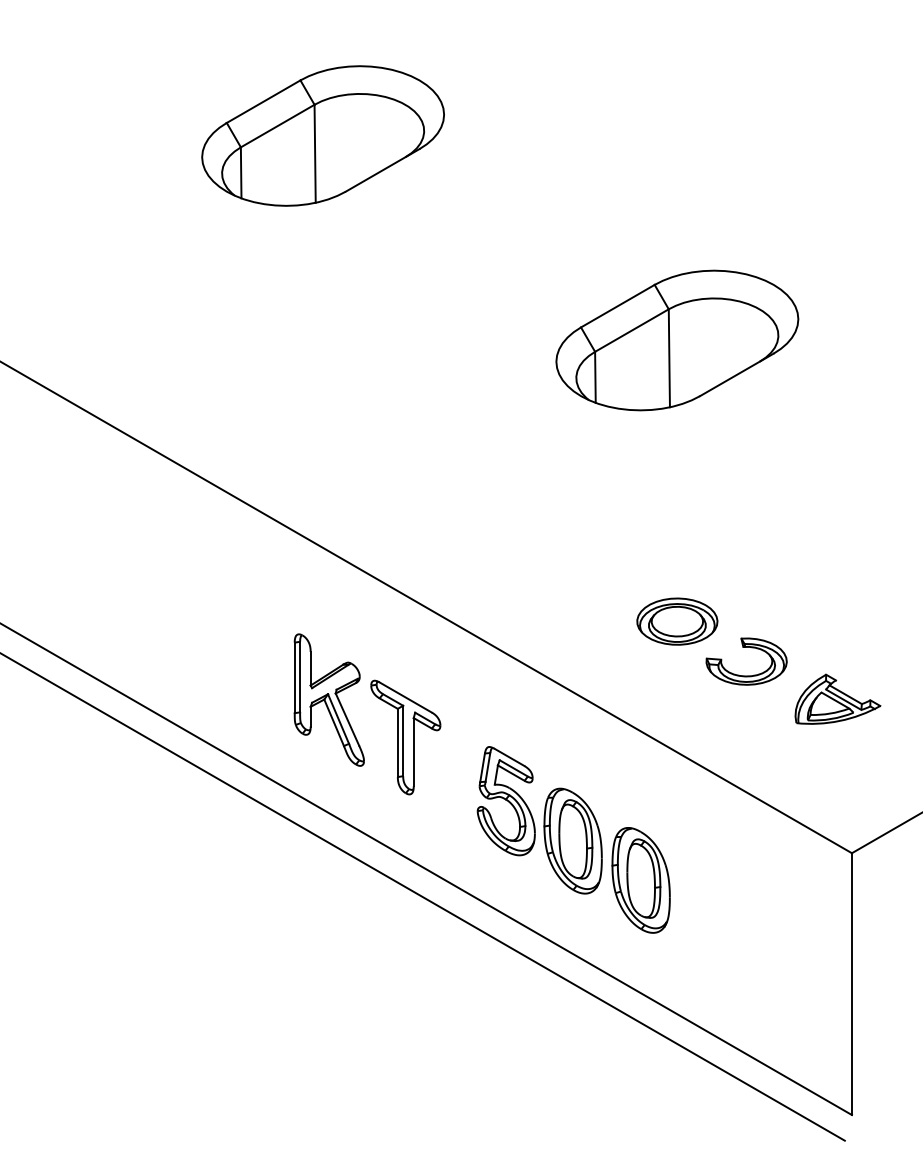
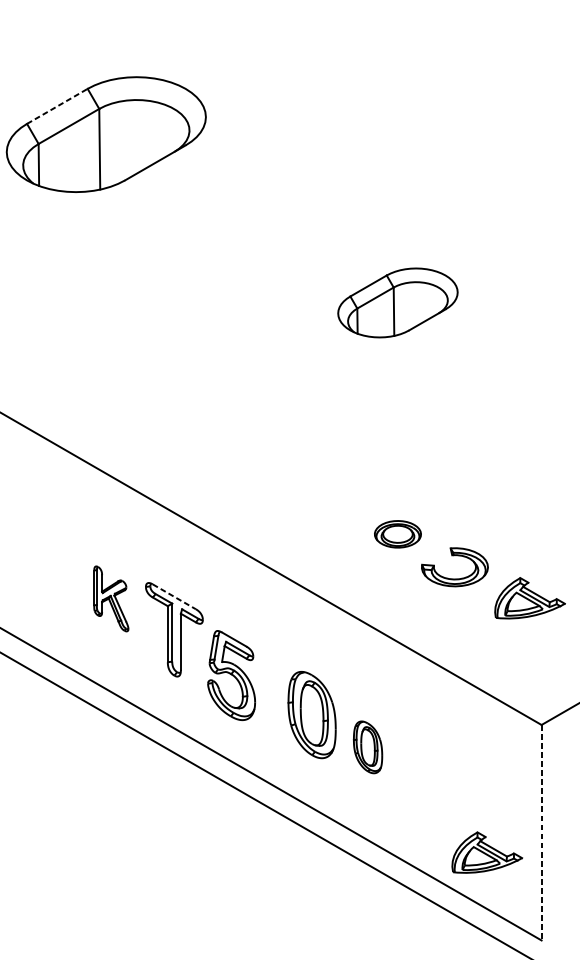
line: (263, 101) -> (57, 106), solid -> dashed
part: (677, 340) -> (398, 302), size x0.6
part: (677, 621) -> (398, 534), size x0.7
line: (406, 697) -> (174, 596), solid -> dashed
part: (328, 699) -> (110, 598), size x0.6
part: (505, 801) -> (230, 675), moved
part: (640, 880) -> (367, 747), size x0.6
line: (851, 984) -> (541, 833), solid -> dashed
part: (785, 1007) -> (486, 851), added

